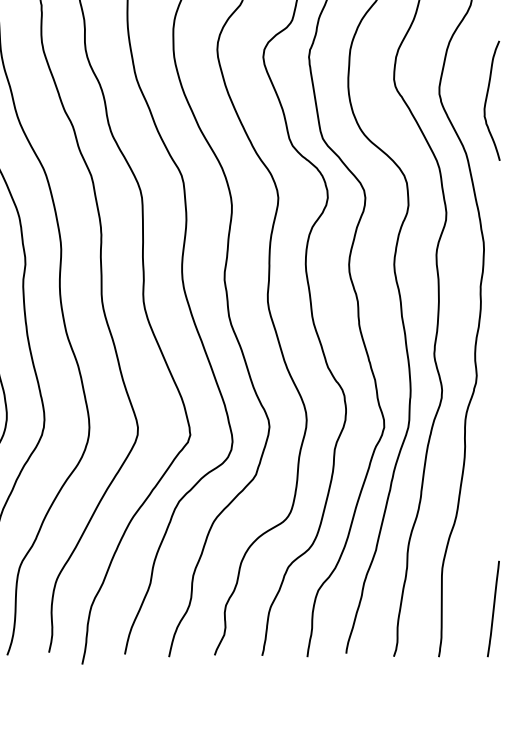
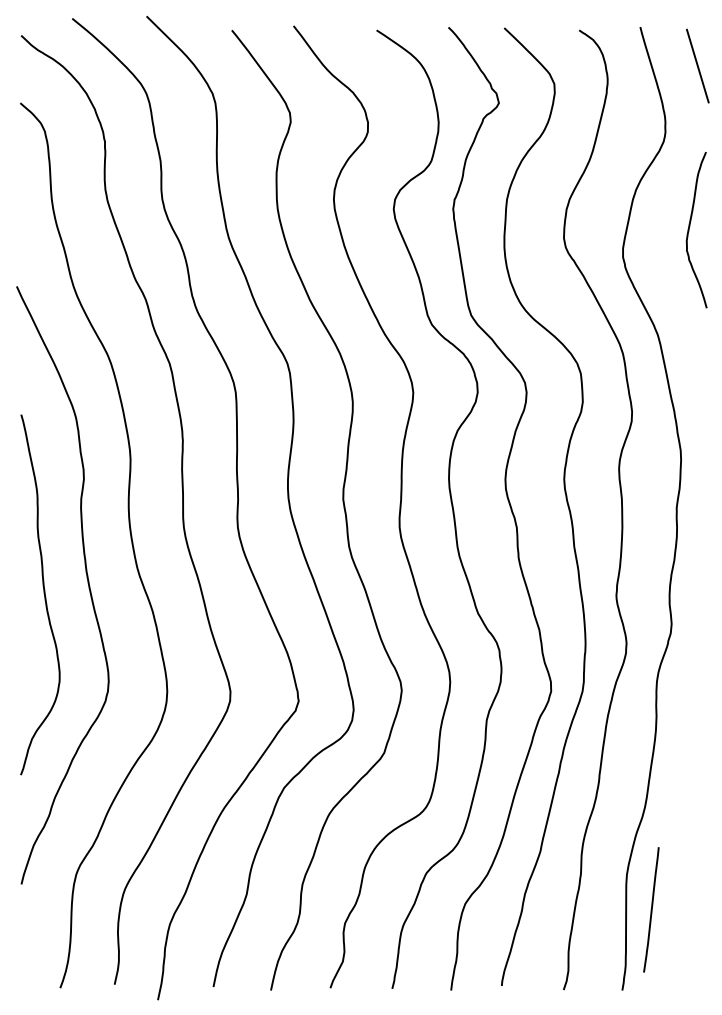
curve: (487, 98) -> (690, 226), moved
line: (493, 608) -> (651, 909), moved

